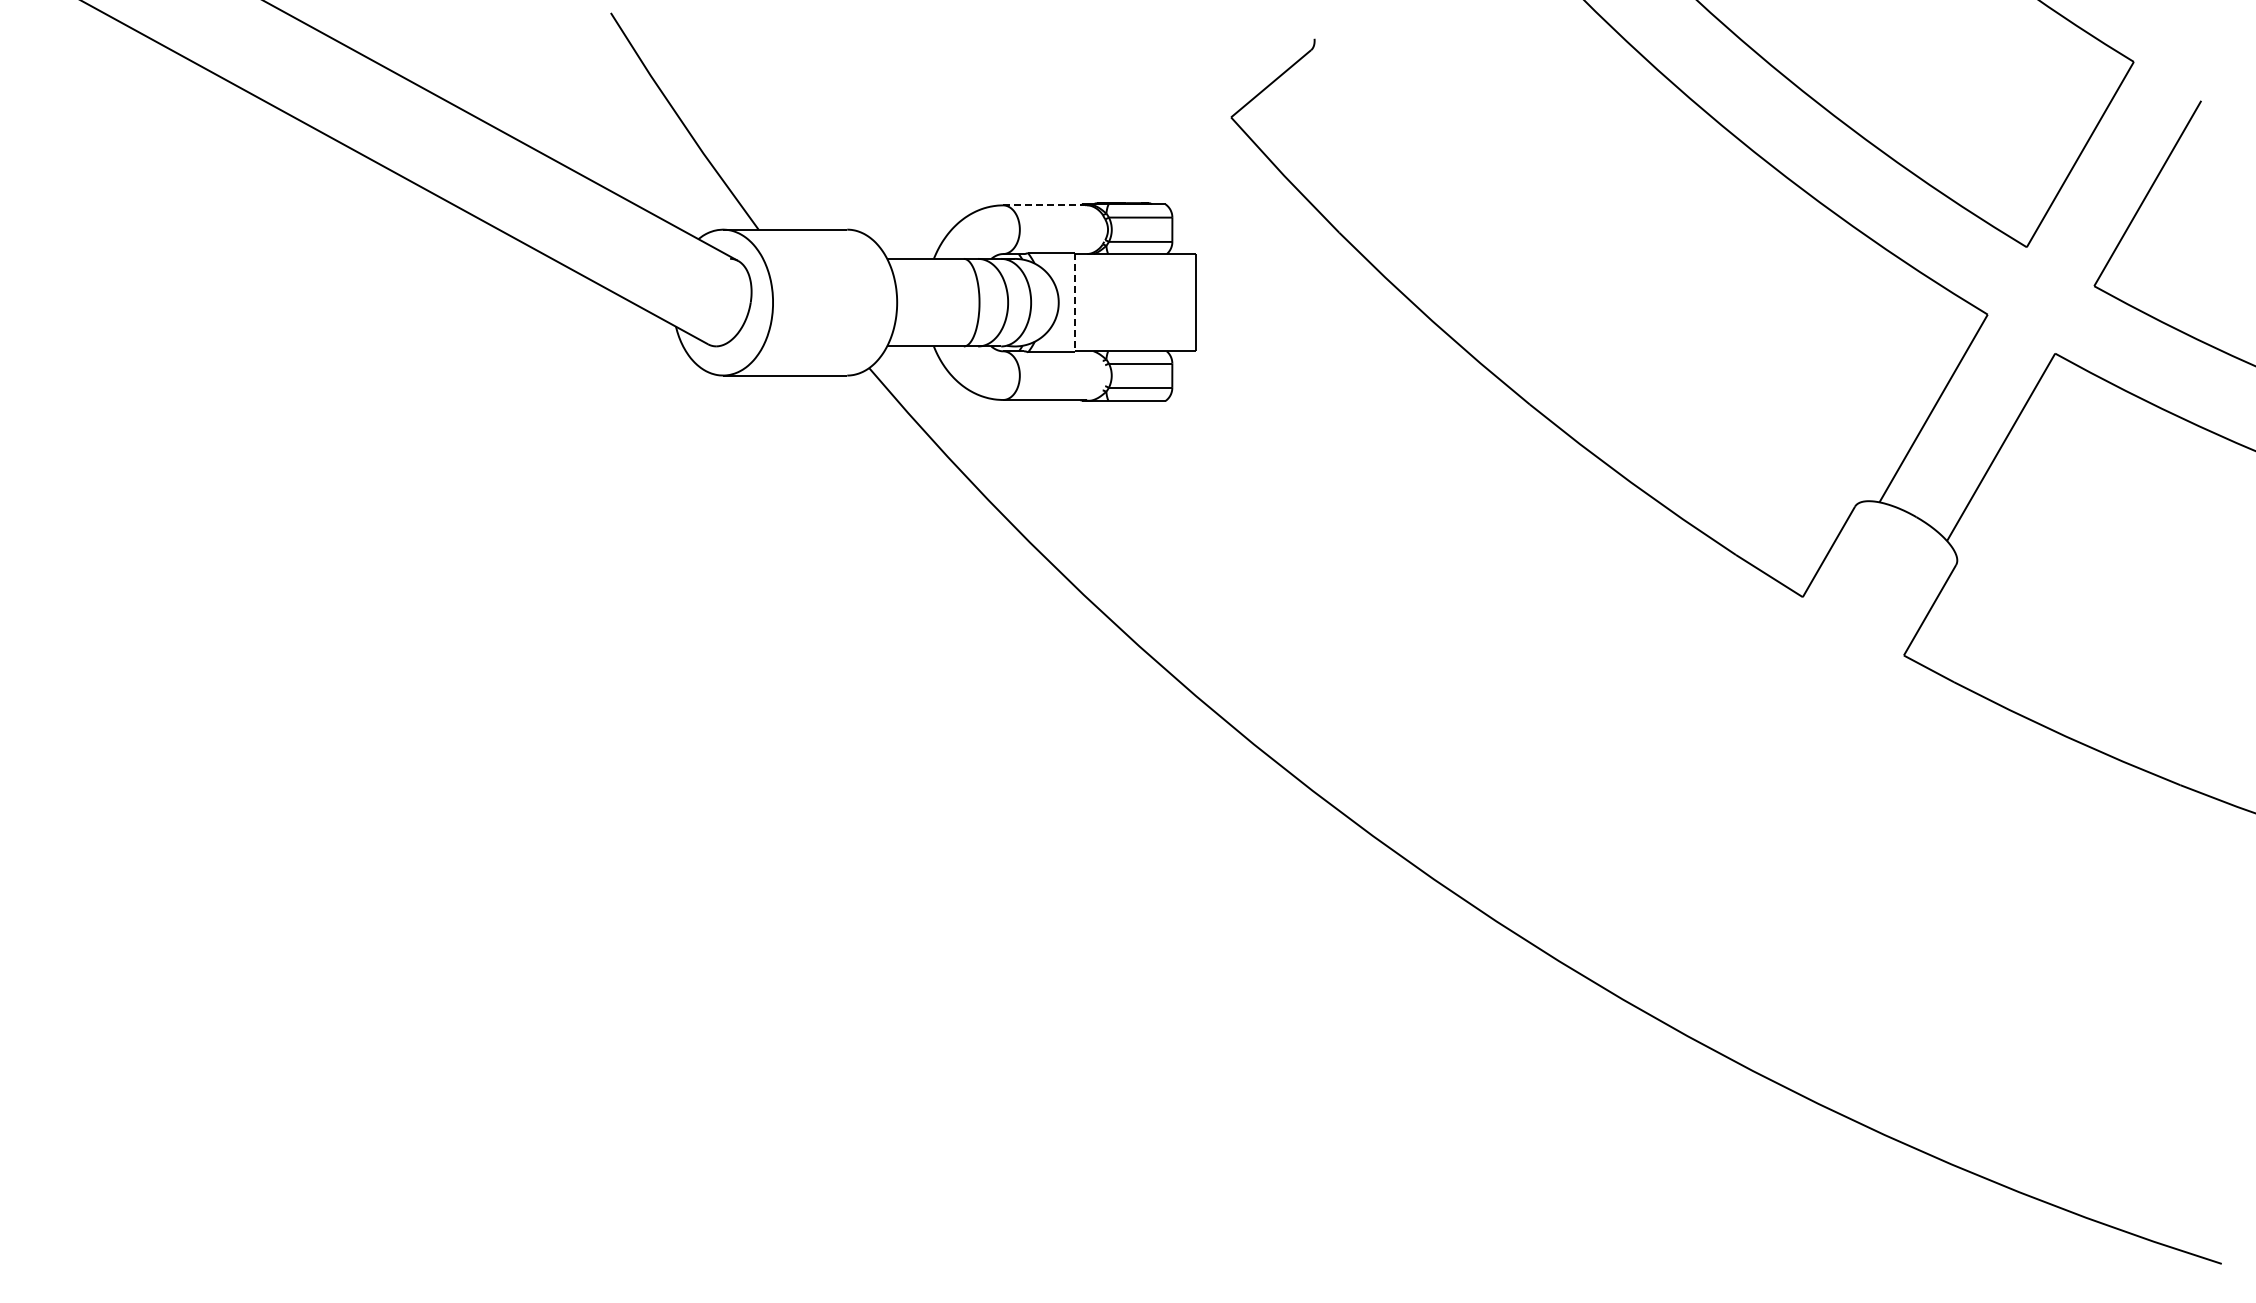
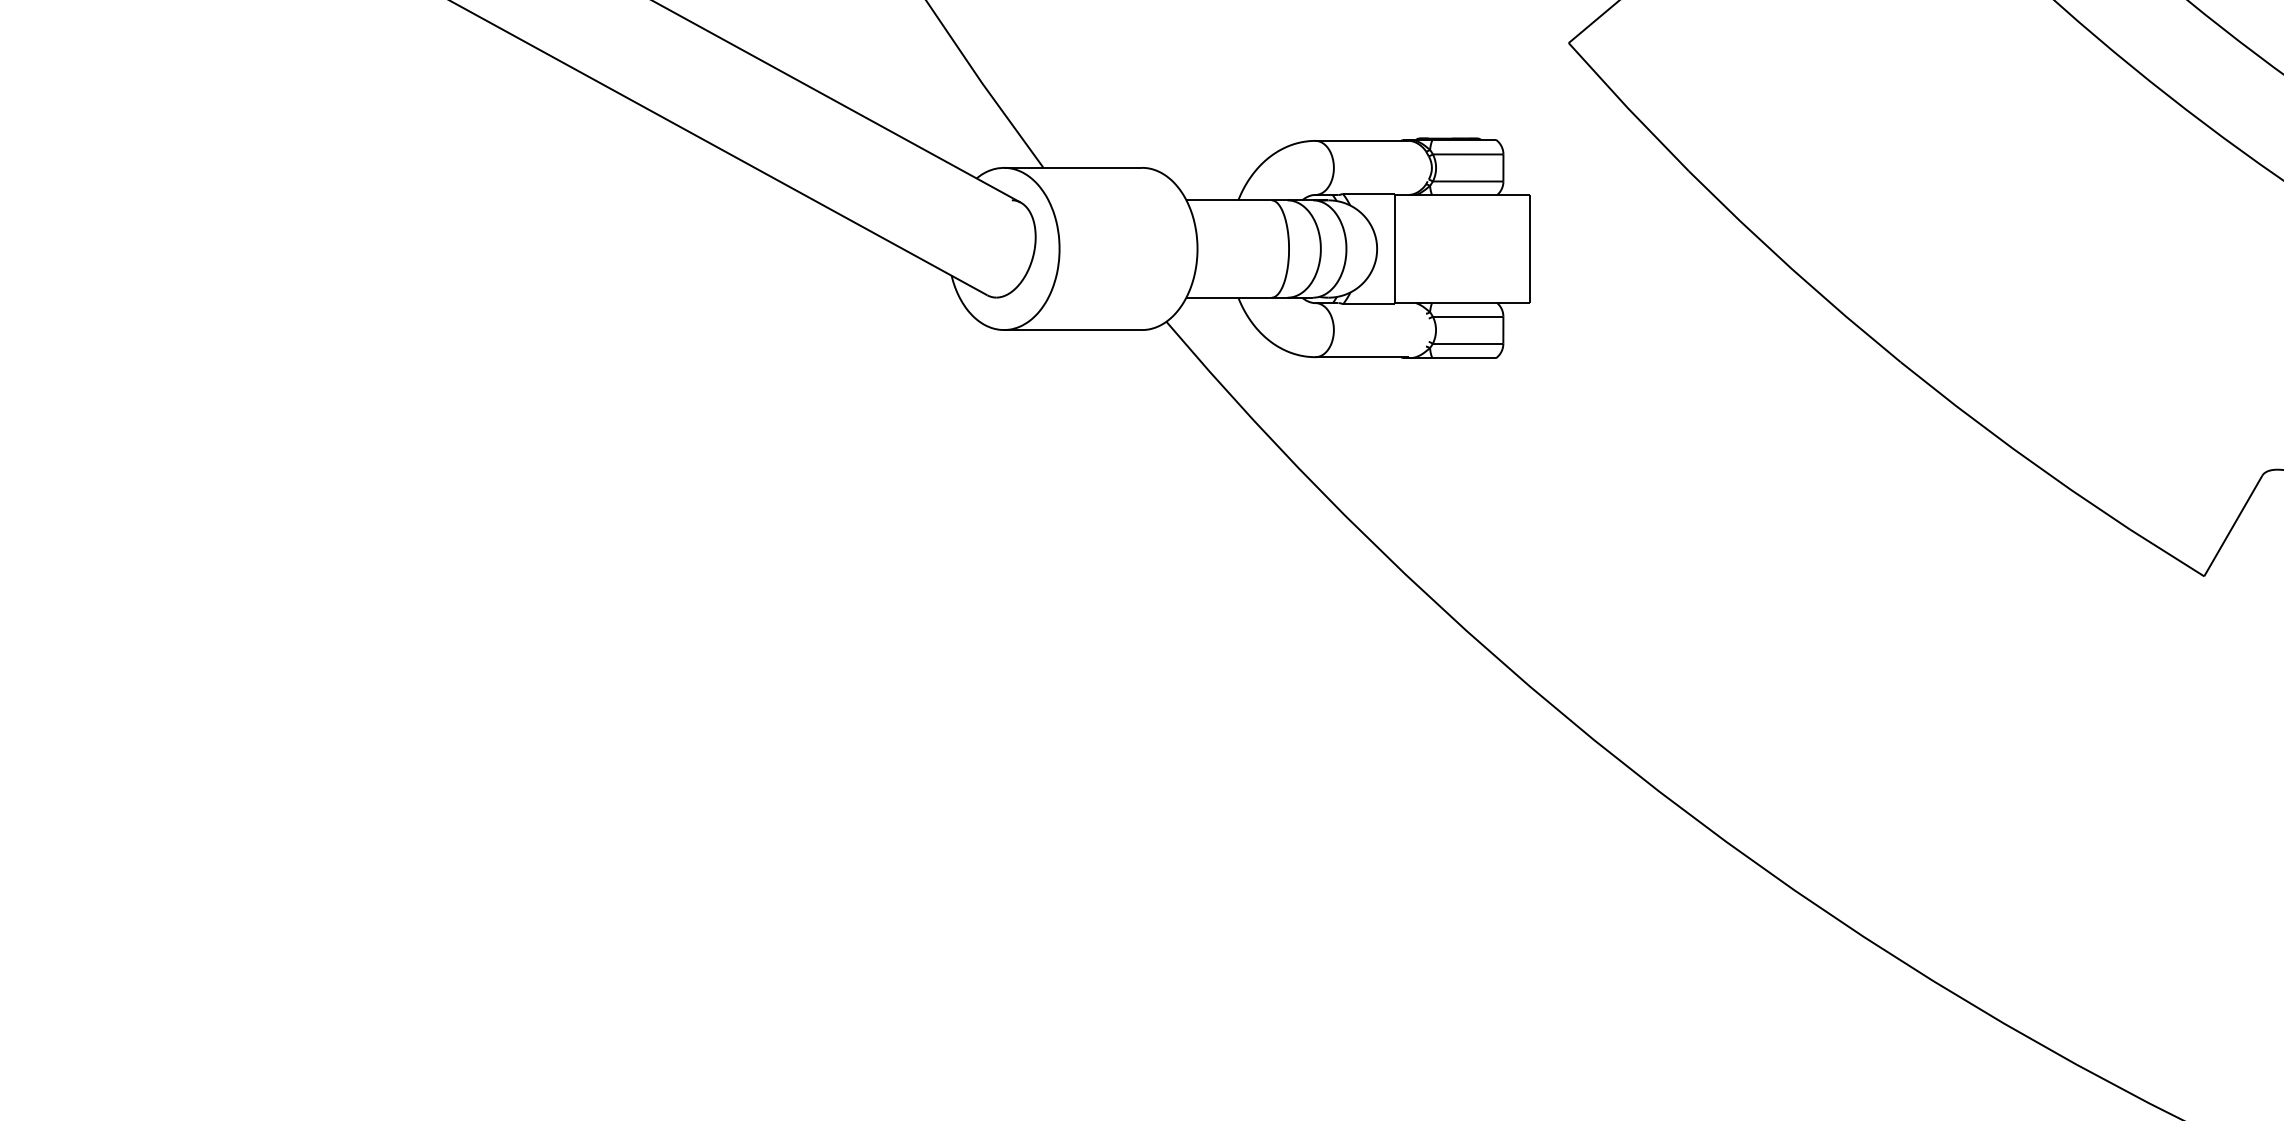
line: (1046, 205) -> (1363, 141), dashed -> solid
line: (1074, 302) -> (1394, 248), dashed -> solid

